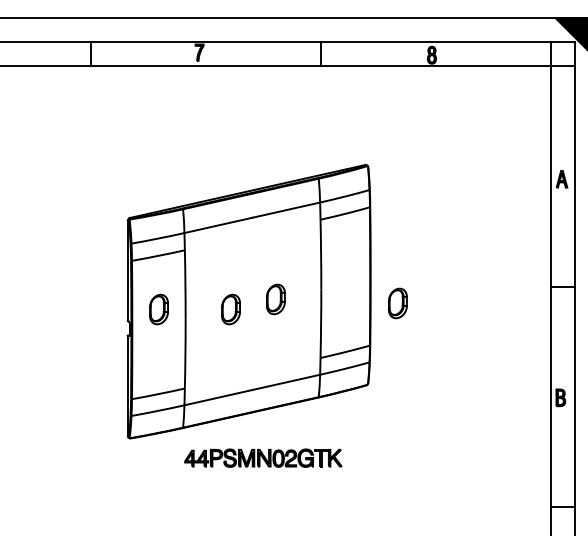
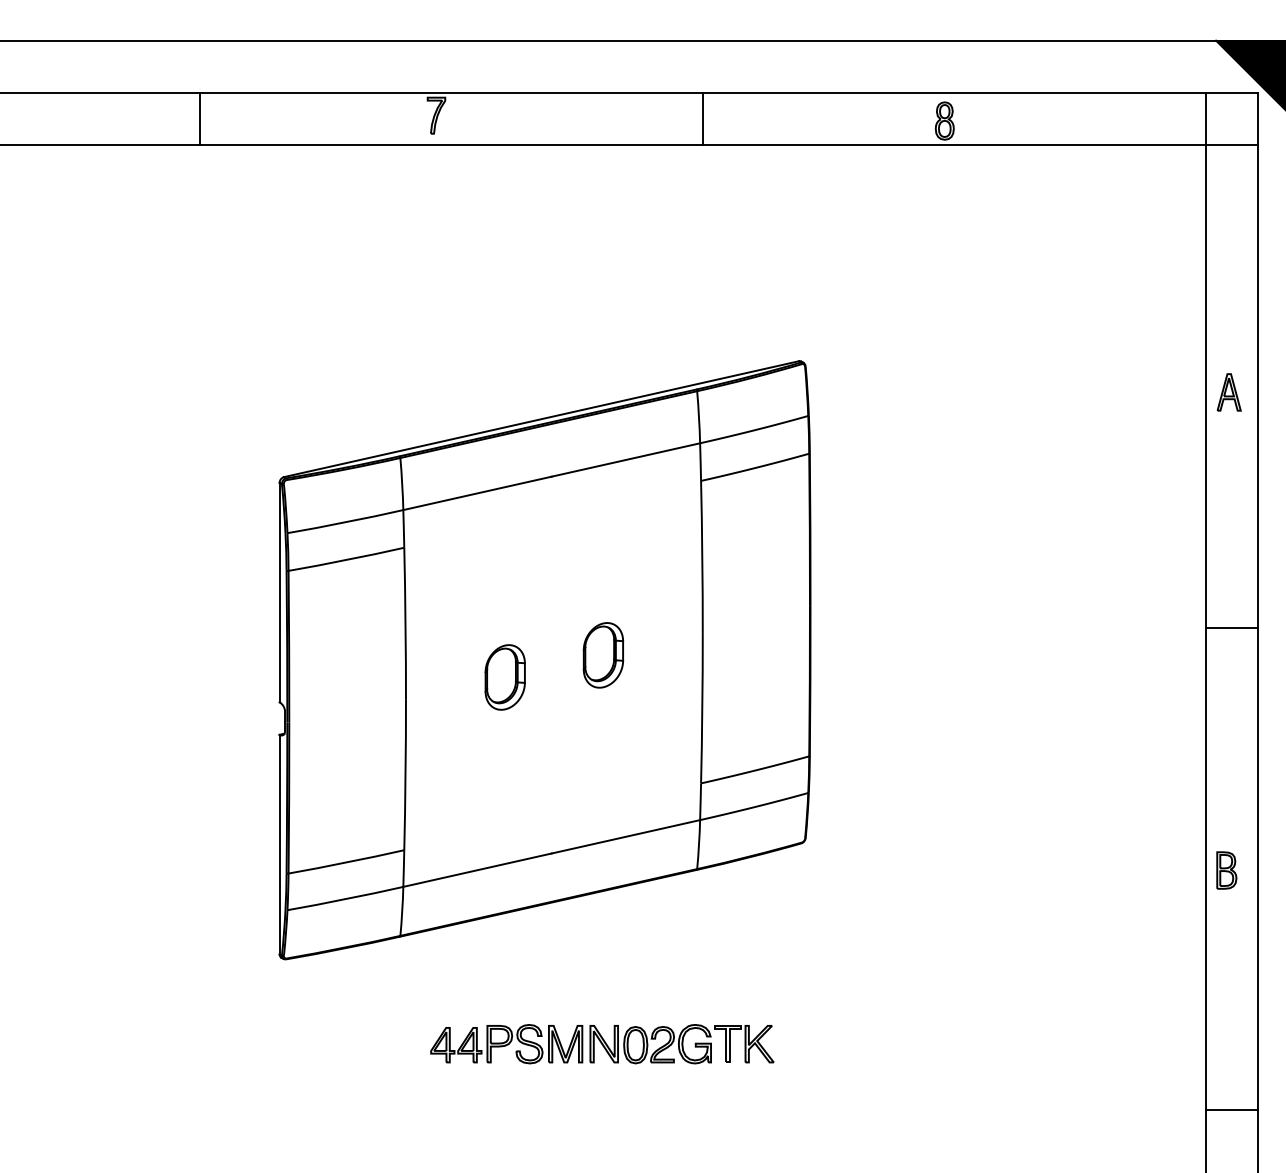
part: (397, 303) -> (869, 664), removed
part: (158, 309) -> (346, 677), removed
part: (263, 457) -> (602, 1042), moved

